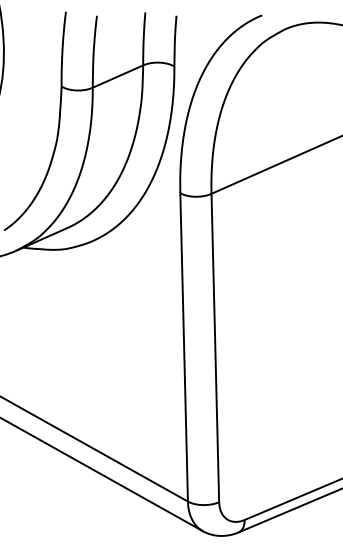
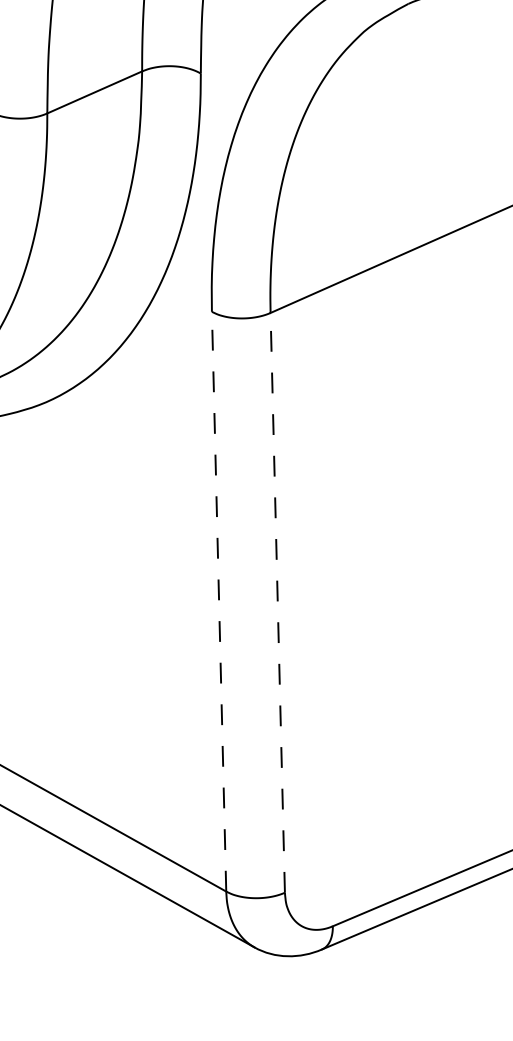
line: (184, 346) -> (219, 600), solid -> dashed
line: (215, 347) -> (278, 601), solid -> dashed

